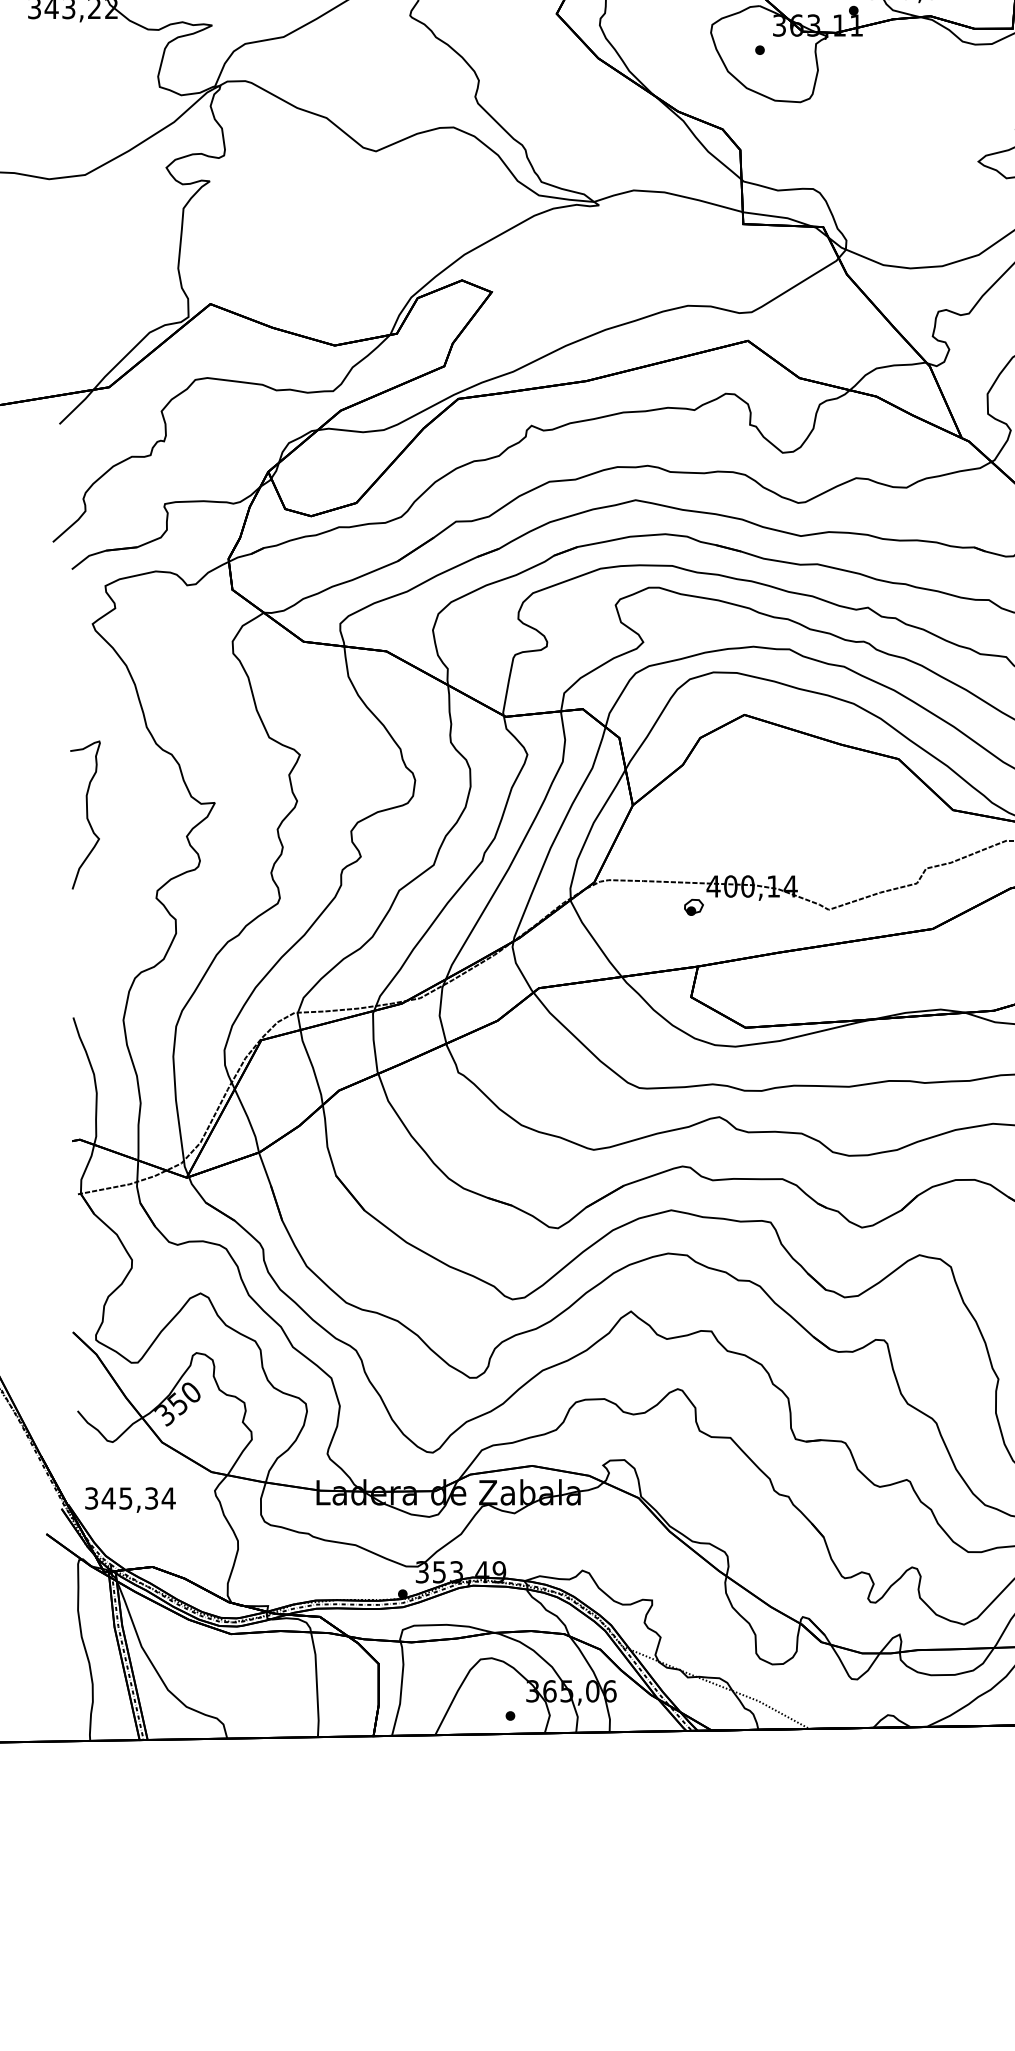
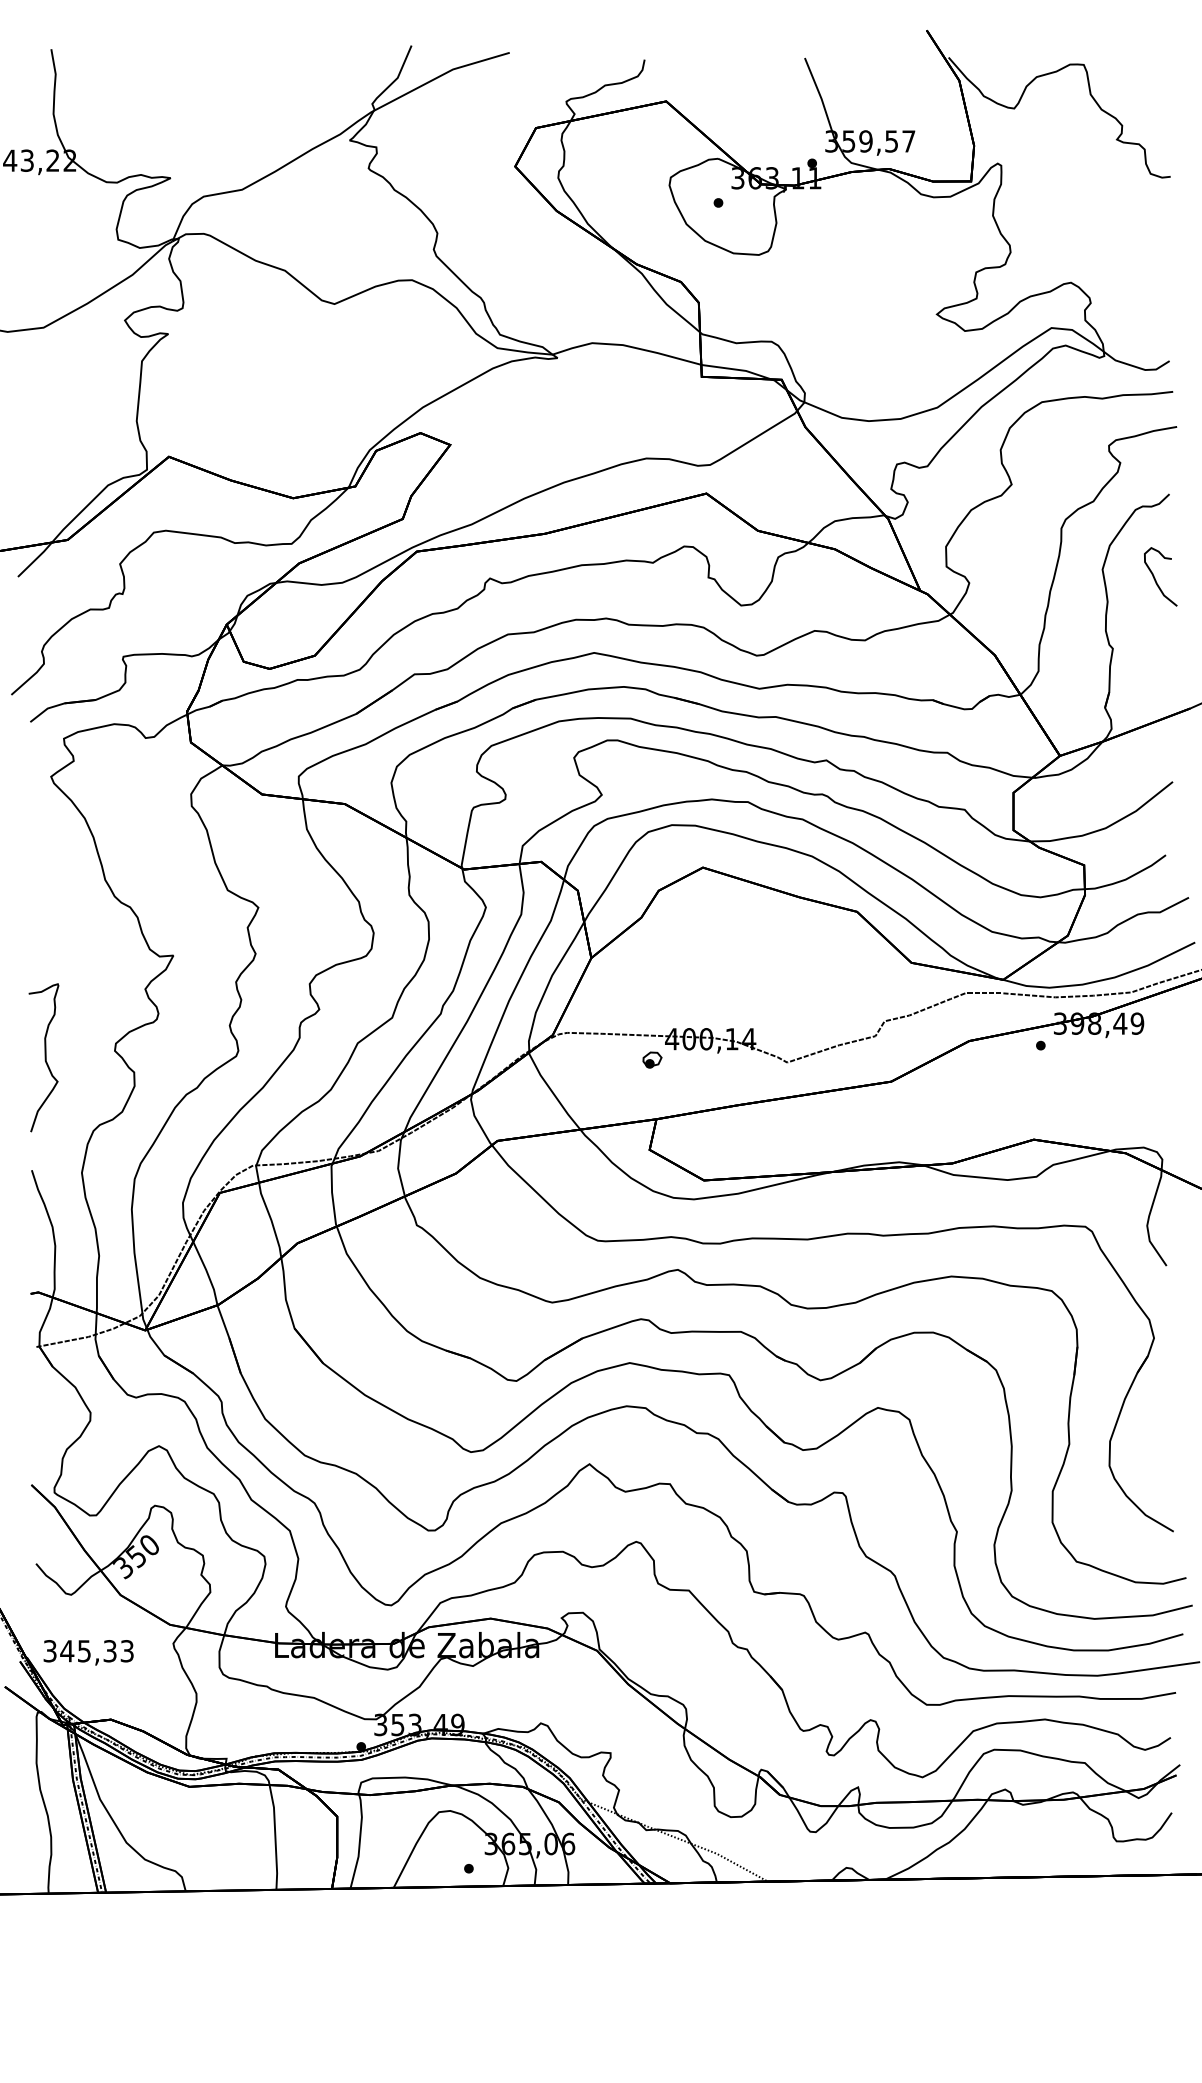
curve: (86, 814) -> (44, 1057), moved
text: (169, 1498) -> (127, 1651), 345,34 -> 345,33

